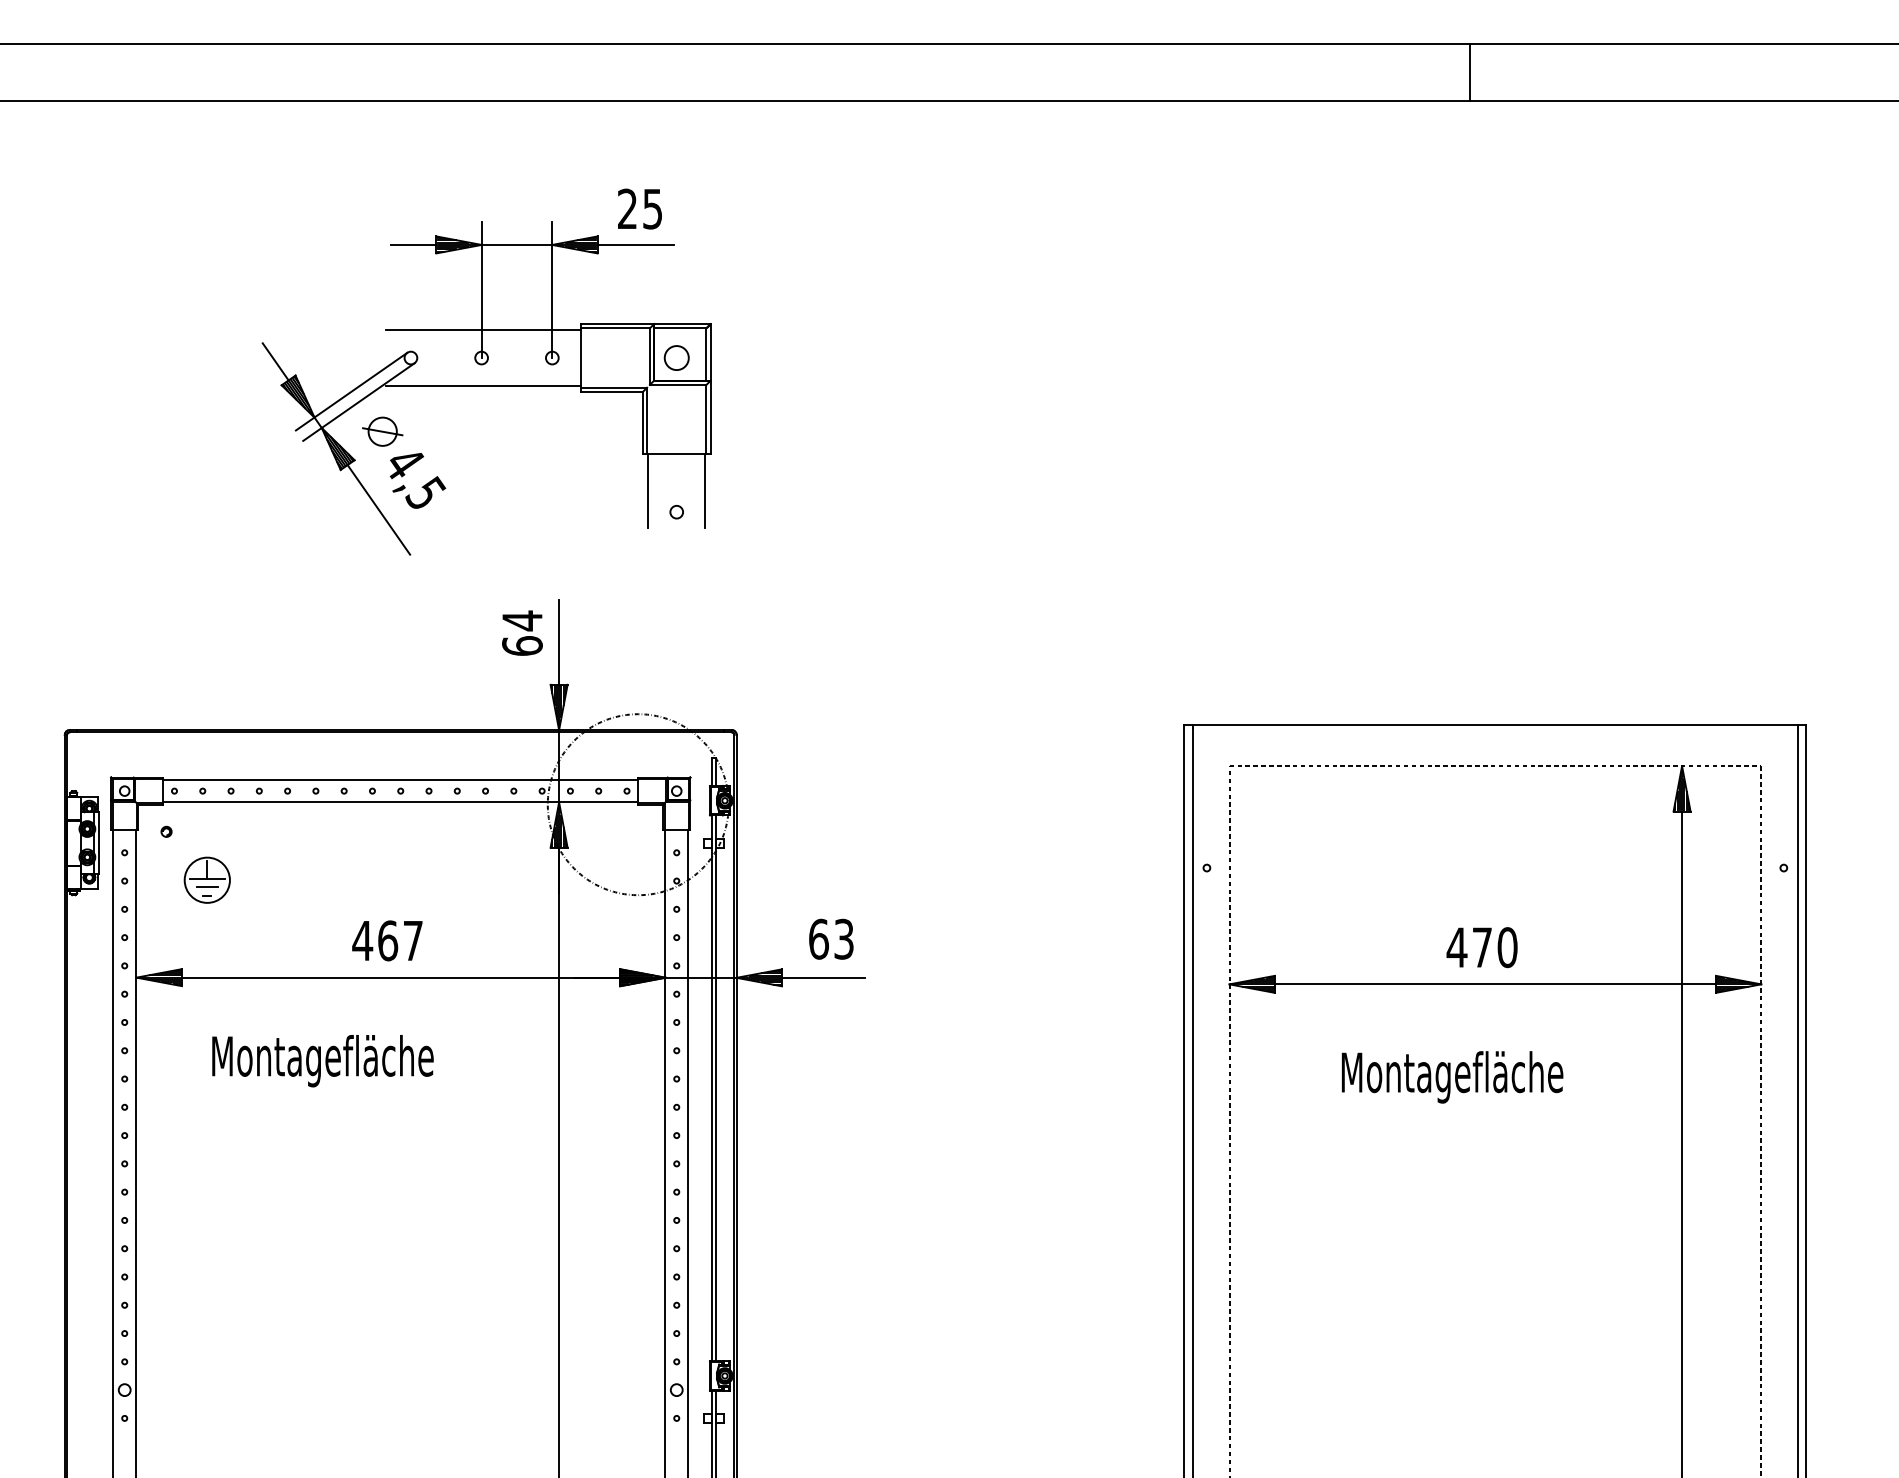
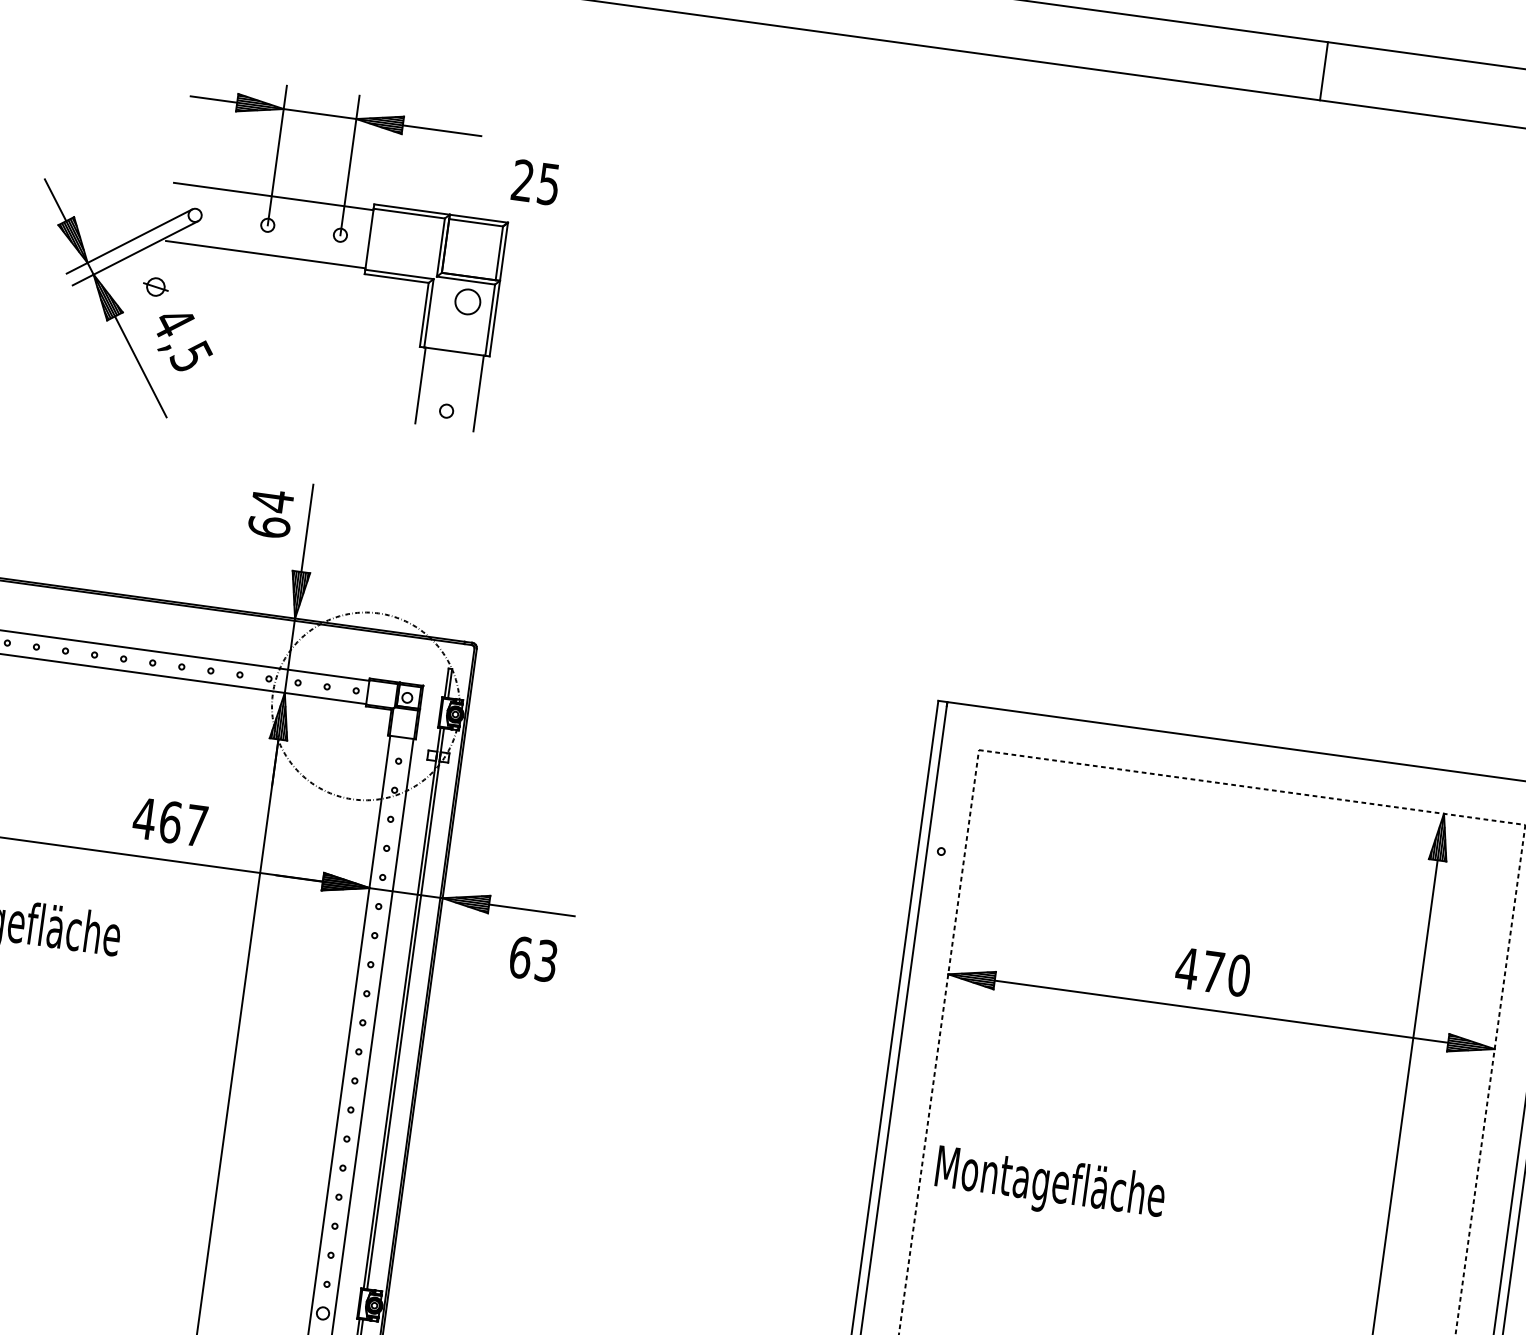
text: (639, 208) -> (535, 181), moved
circle: (676, 357) -> (467, 301), moved
part: (382, 431) -> (155, 286), size x0.6
text: (831, 938) -> (533, 958), moved
text: (387, 940) -> (170, 821), moved
text: (1452, 1077) -> (1050, 1186), moved

